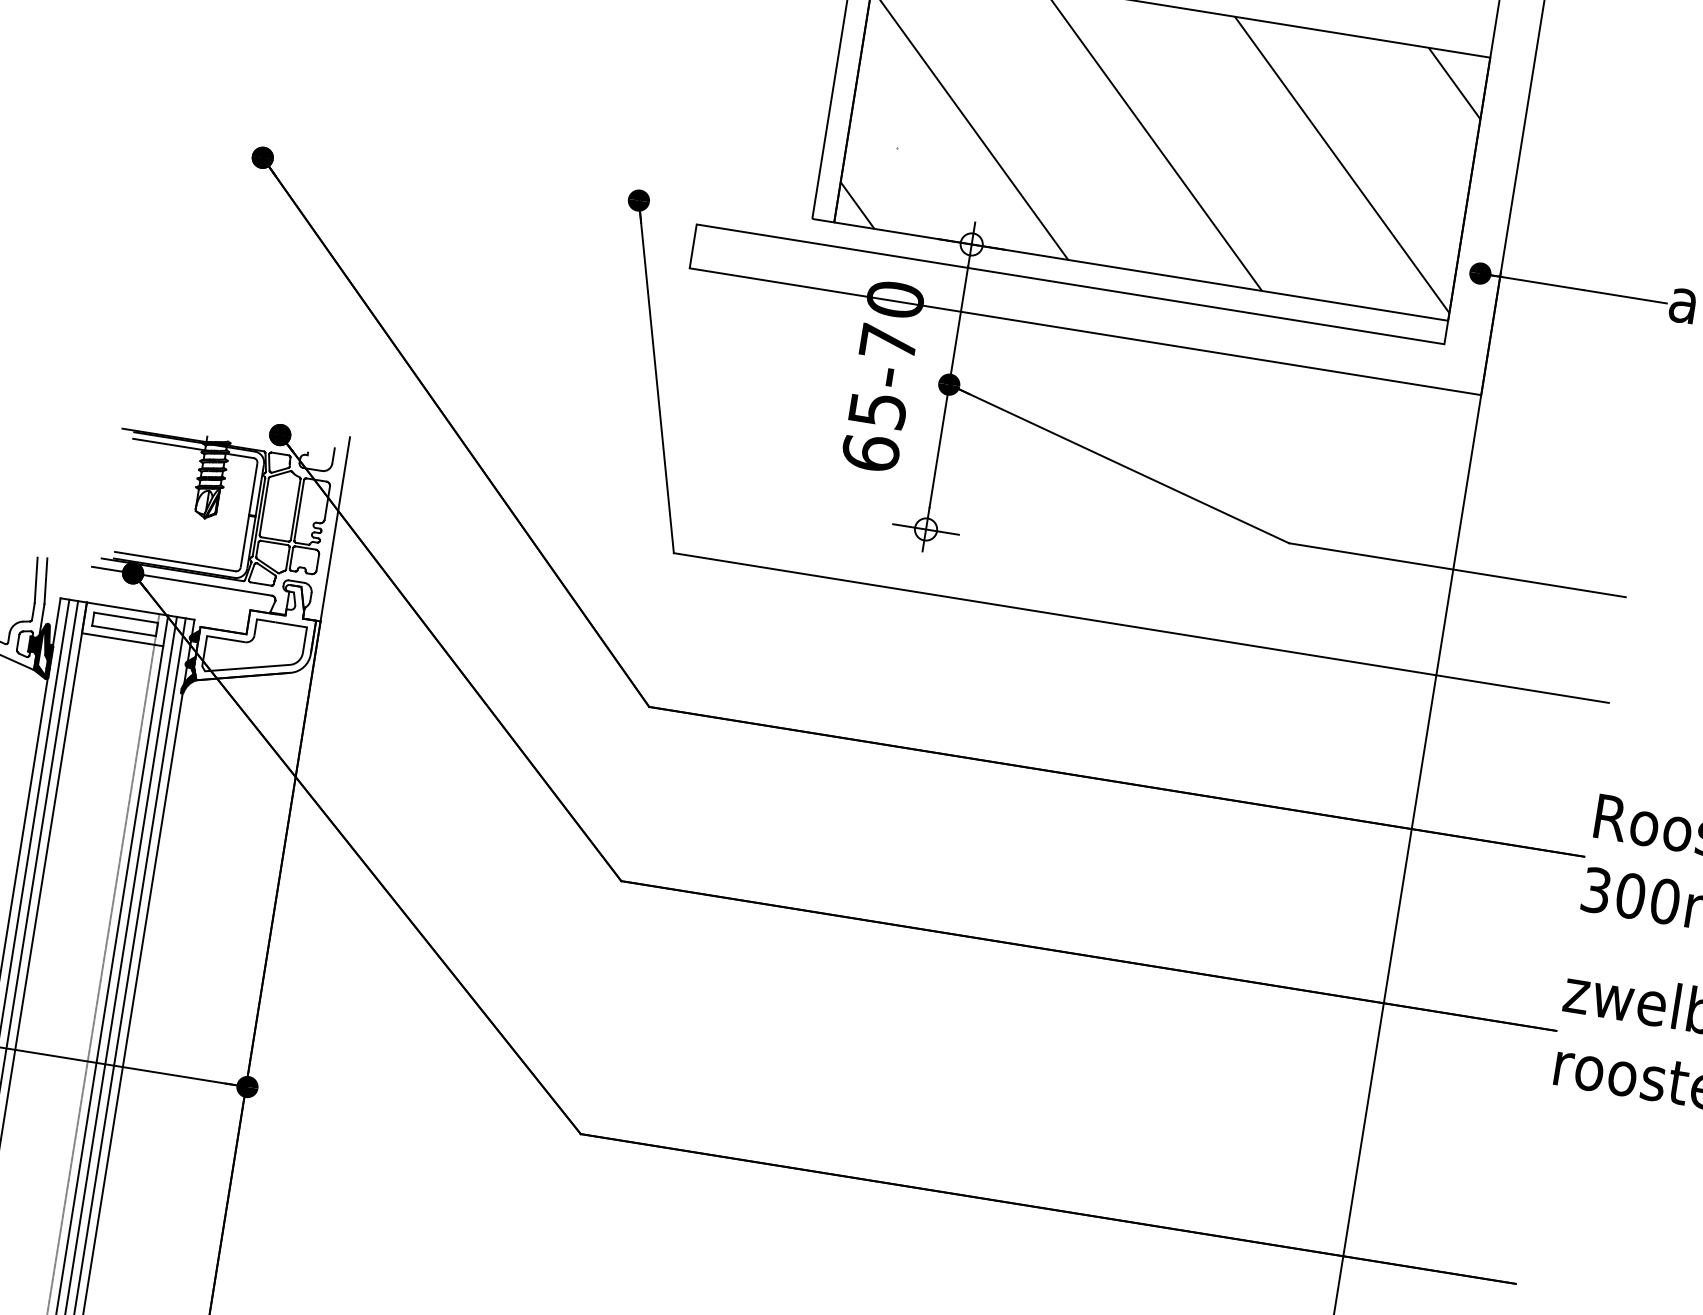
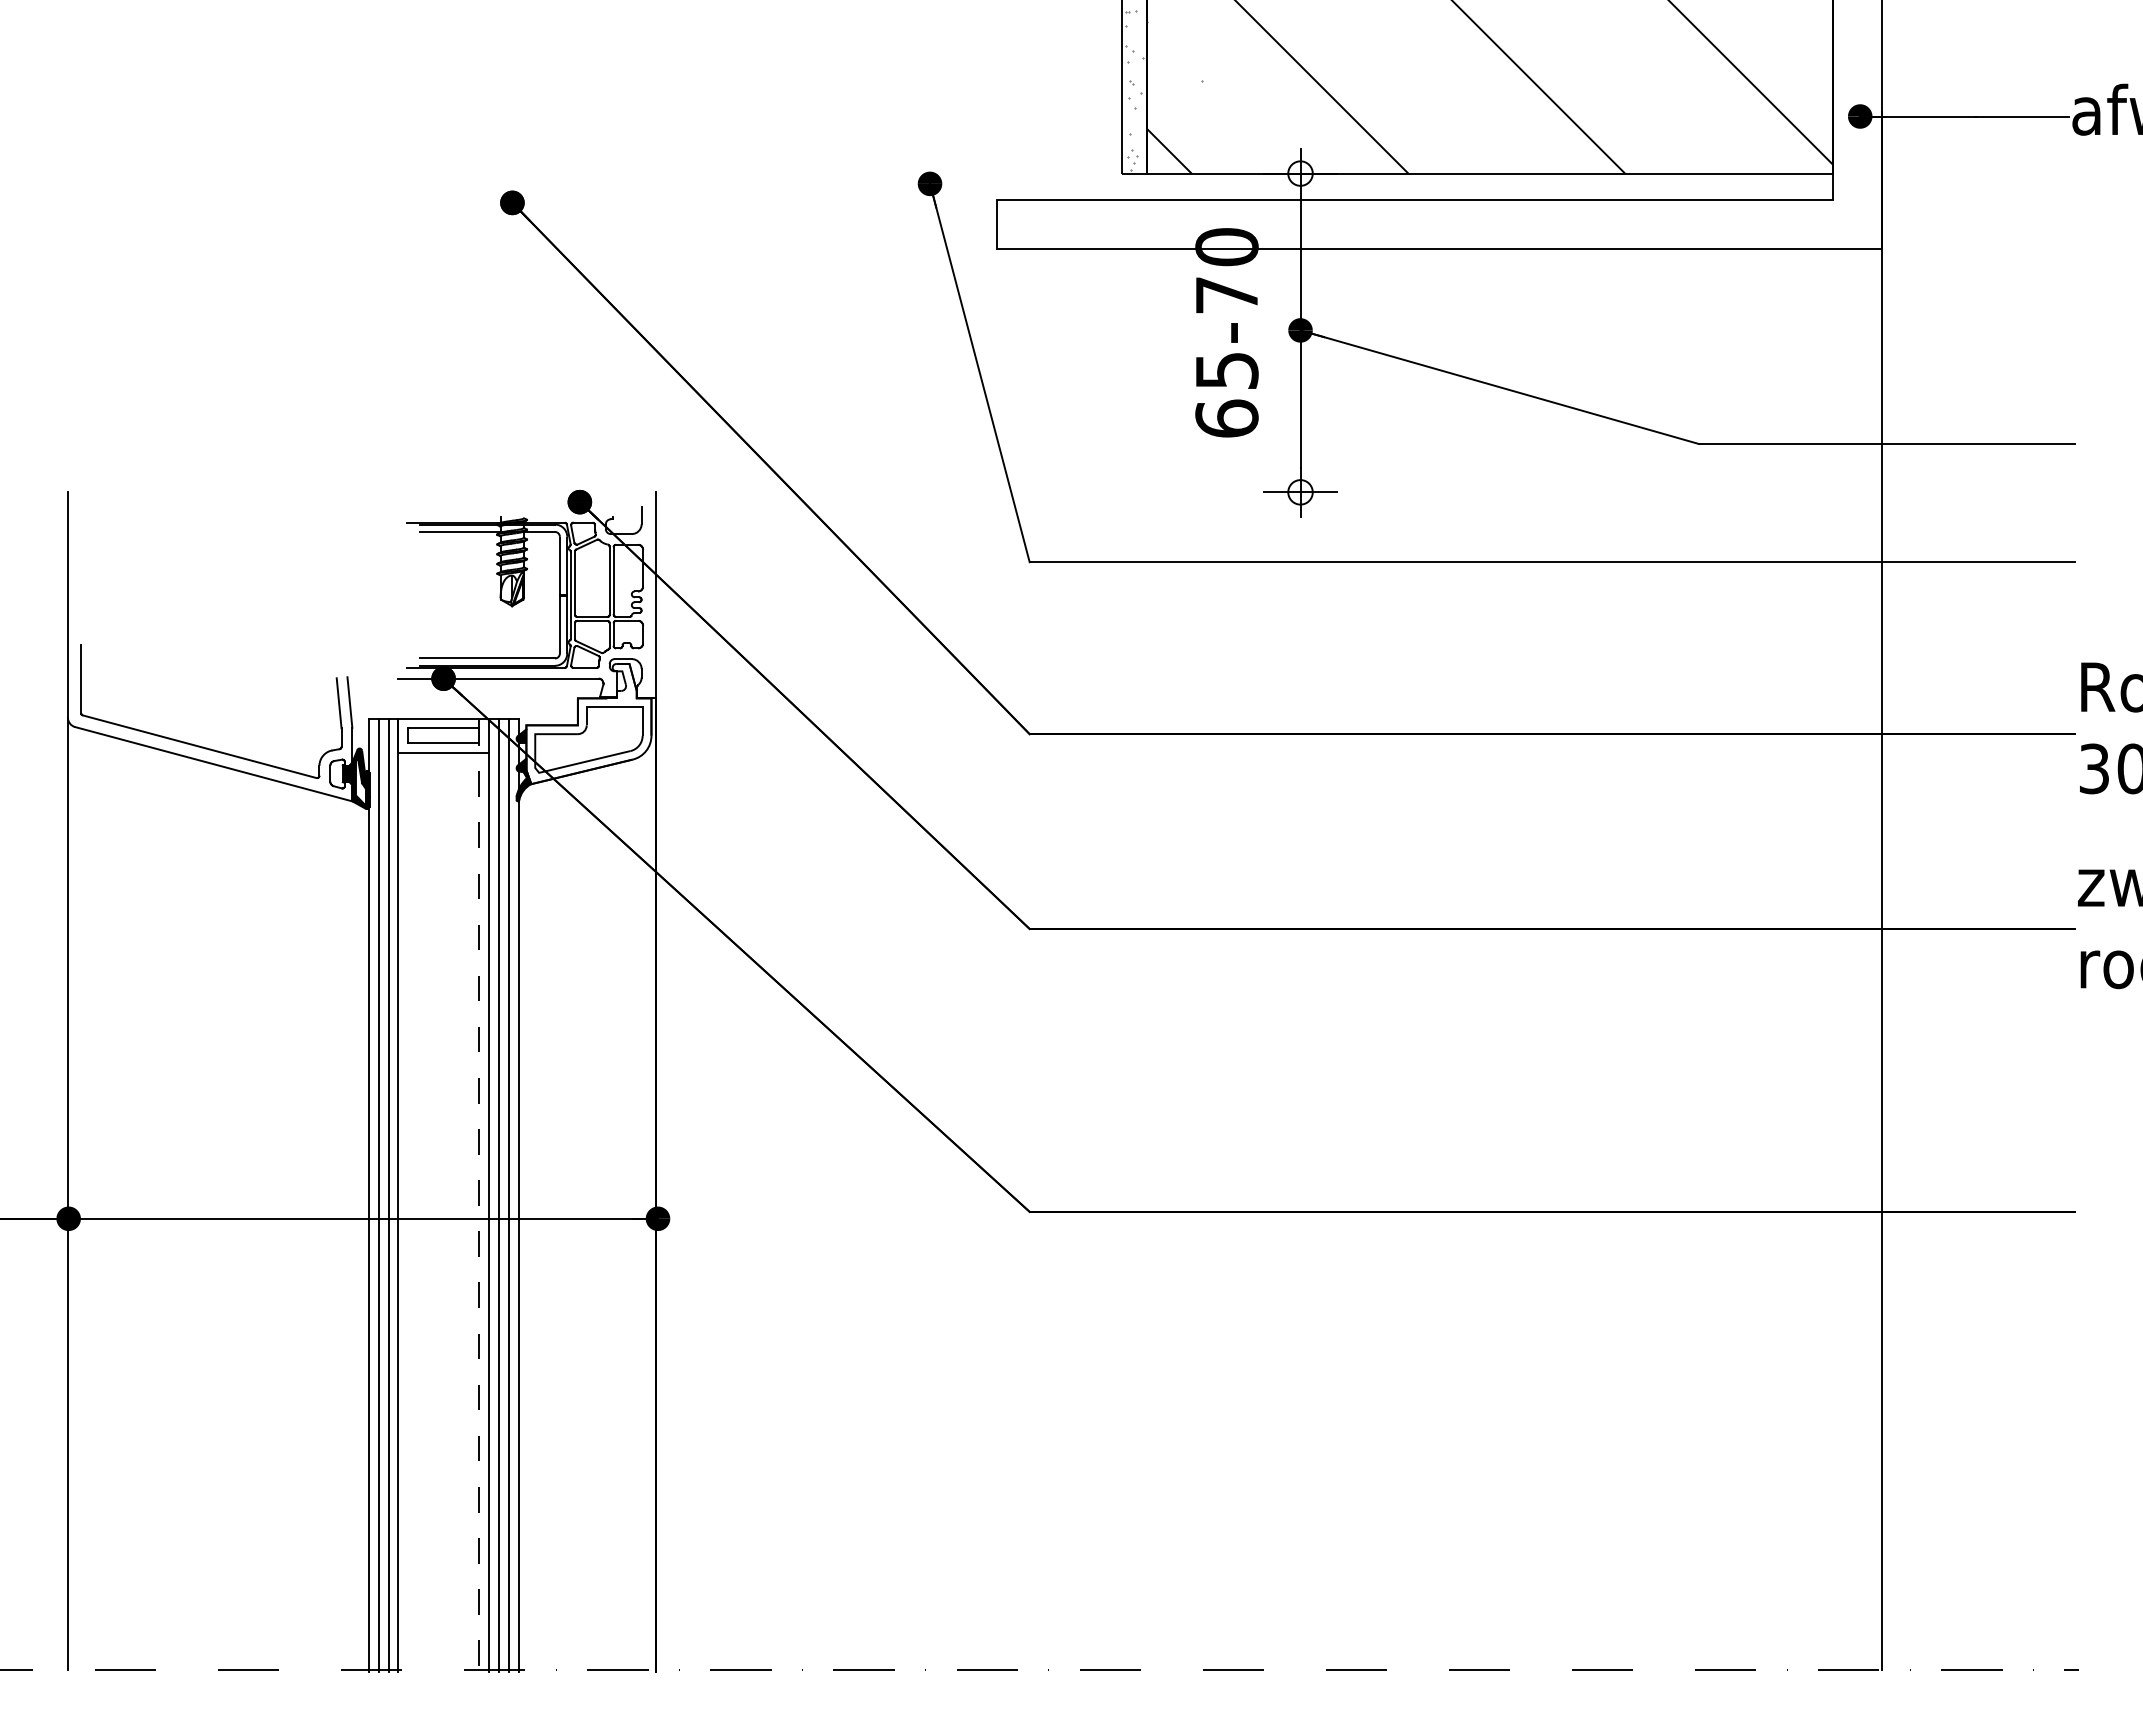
hatch: (836, 146) -> (1135, 90), added

